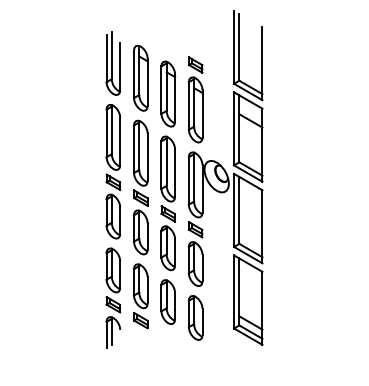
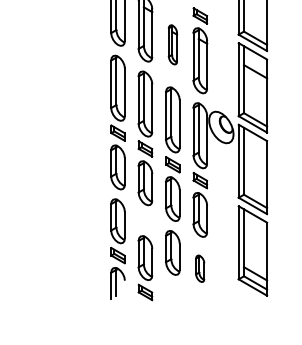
part: (168, 93) -> (173, 44), size x0.6
part: (140, 296) -> (145, 268), moved
part: (195, 317) -> (200, 268), size x0.6

